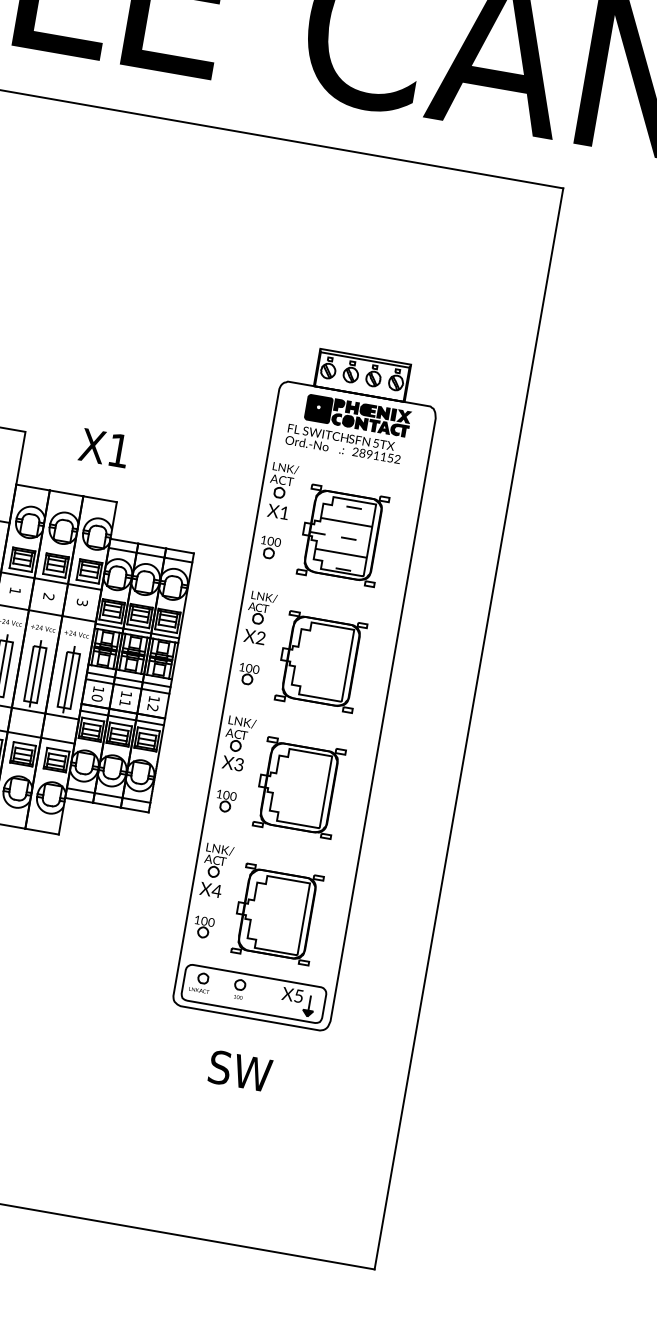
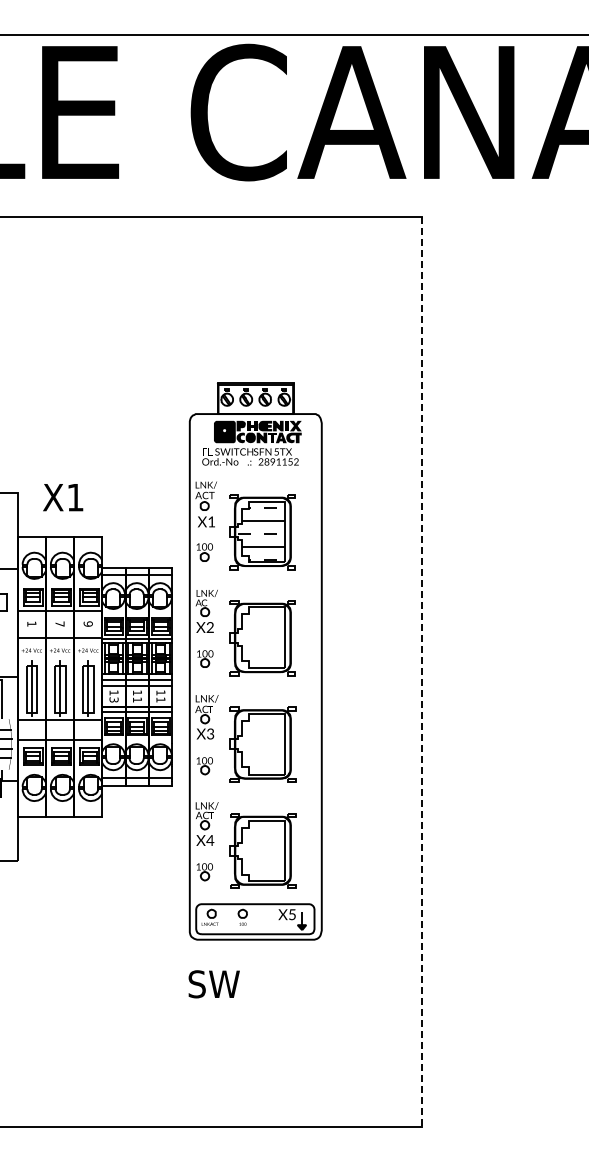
text: (104, 448) -> (63, 497), moved
text: (48, 596) -> (59, 623), 2 -> 7
text: (81, 601) -> (87, 623), 3 -> 9
part: (307, 687) -> (255, 661), moved
text: (96, 697) -> (113, 699), 10 -> 13
text: (152, 707) -> (160, 699), 12 -> 11
line: (469, 729) -> (422, 672), solid -> dashed
text: (239, 1071) -> (213, 984), moved

